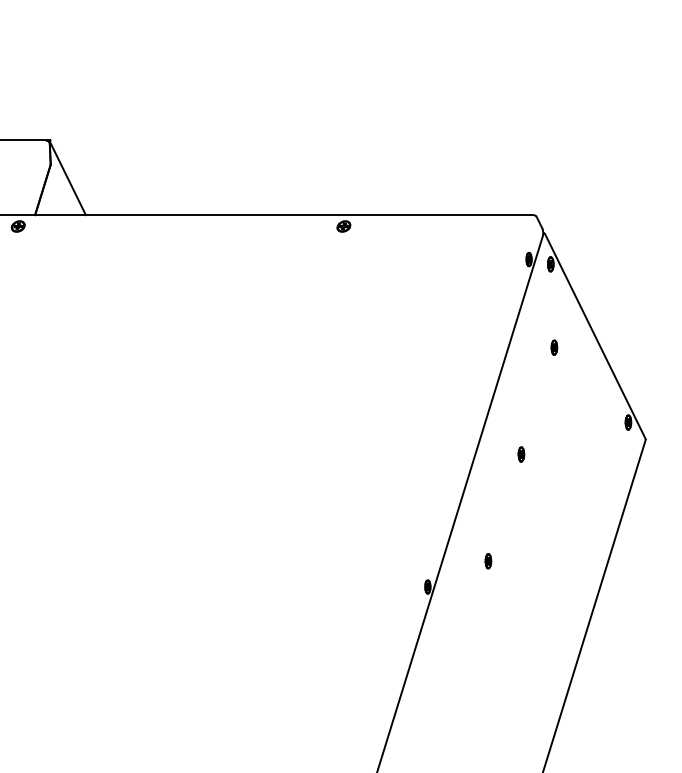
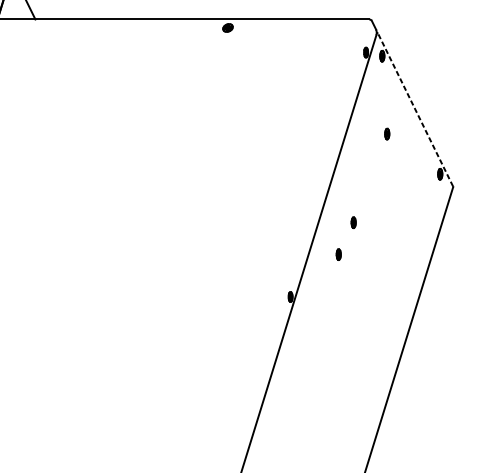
line: (595, 336) -> (415, 110), solid -> dashed
part: (554, 347) -> (387, 133), moved
part: (521, 454) -> (353, 222), moved
part: (488, 561) -> (338, 254), moved

